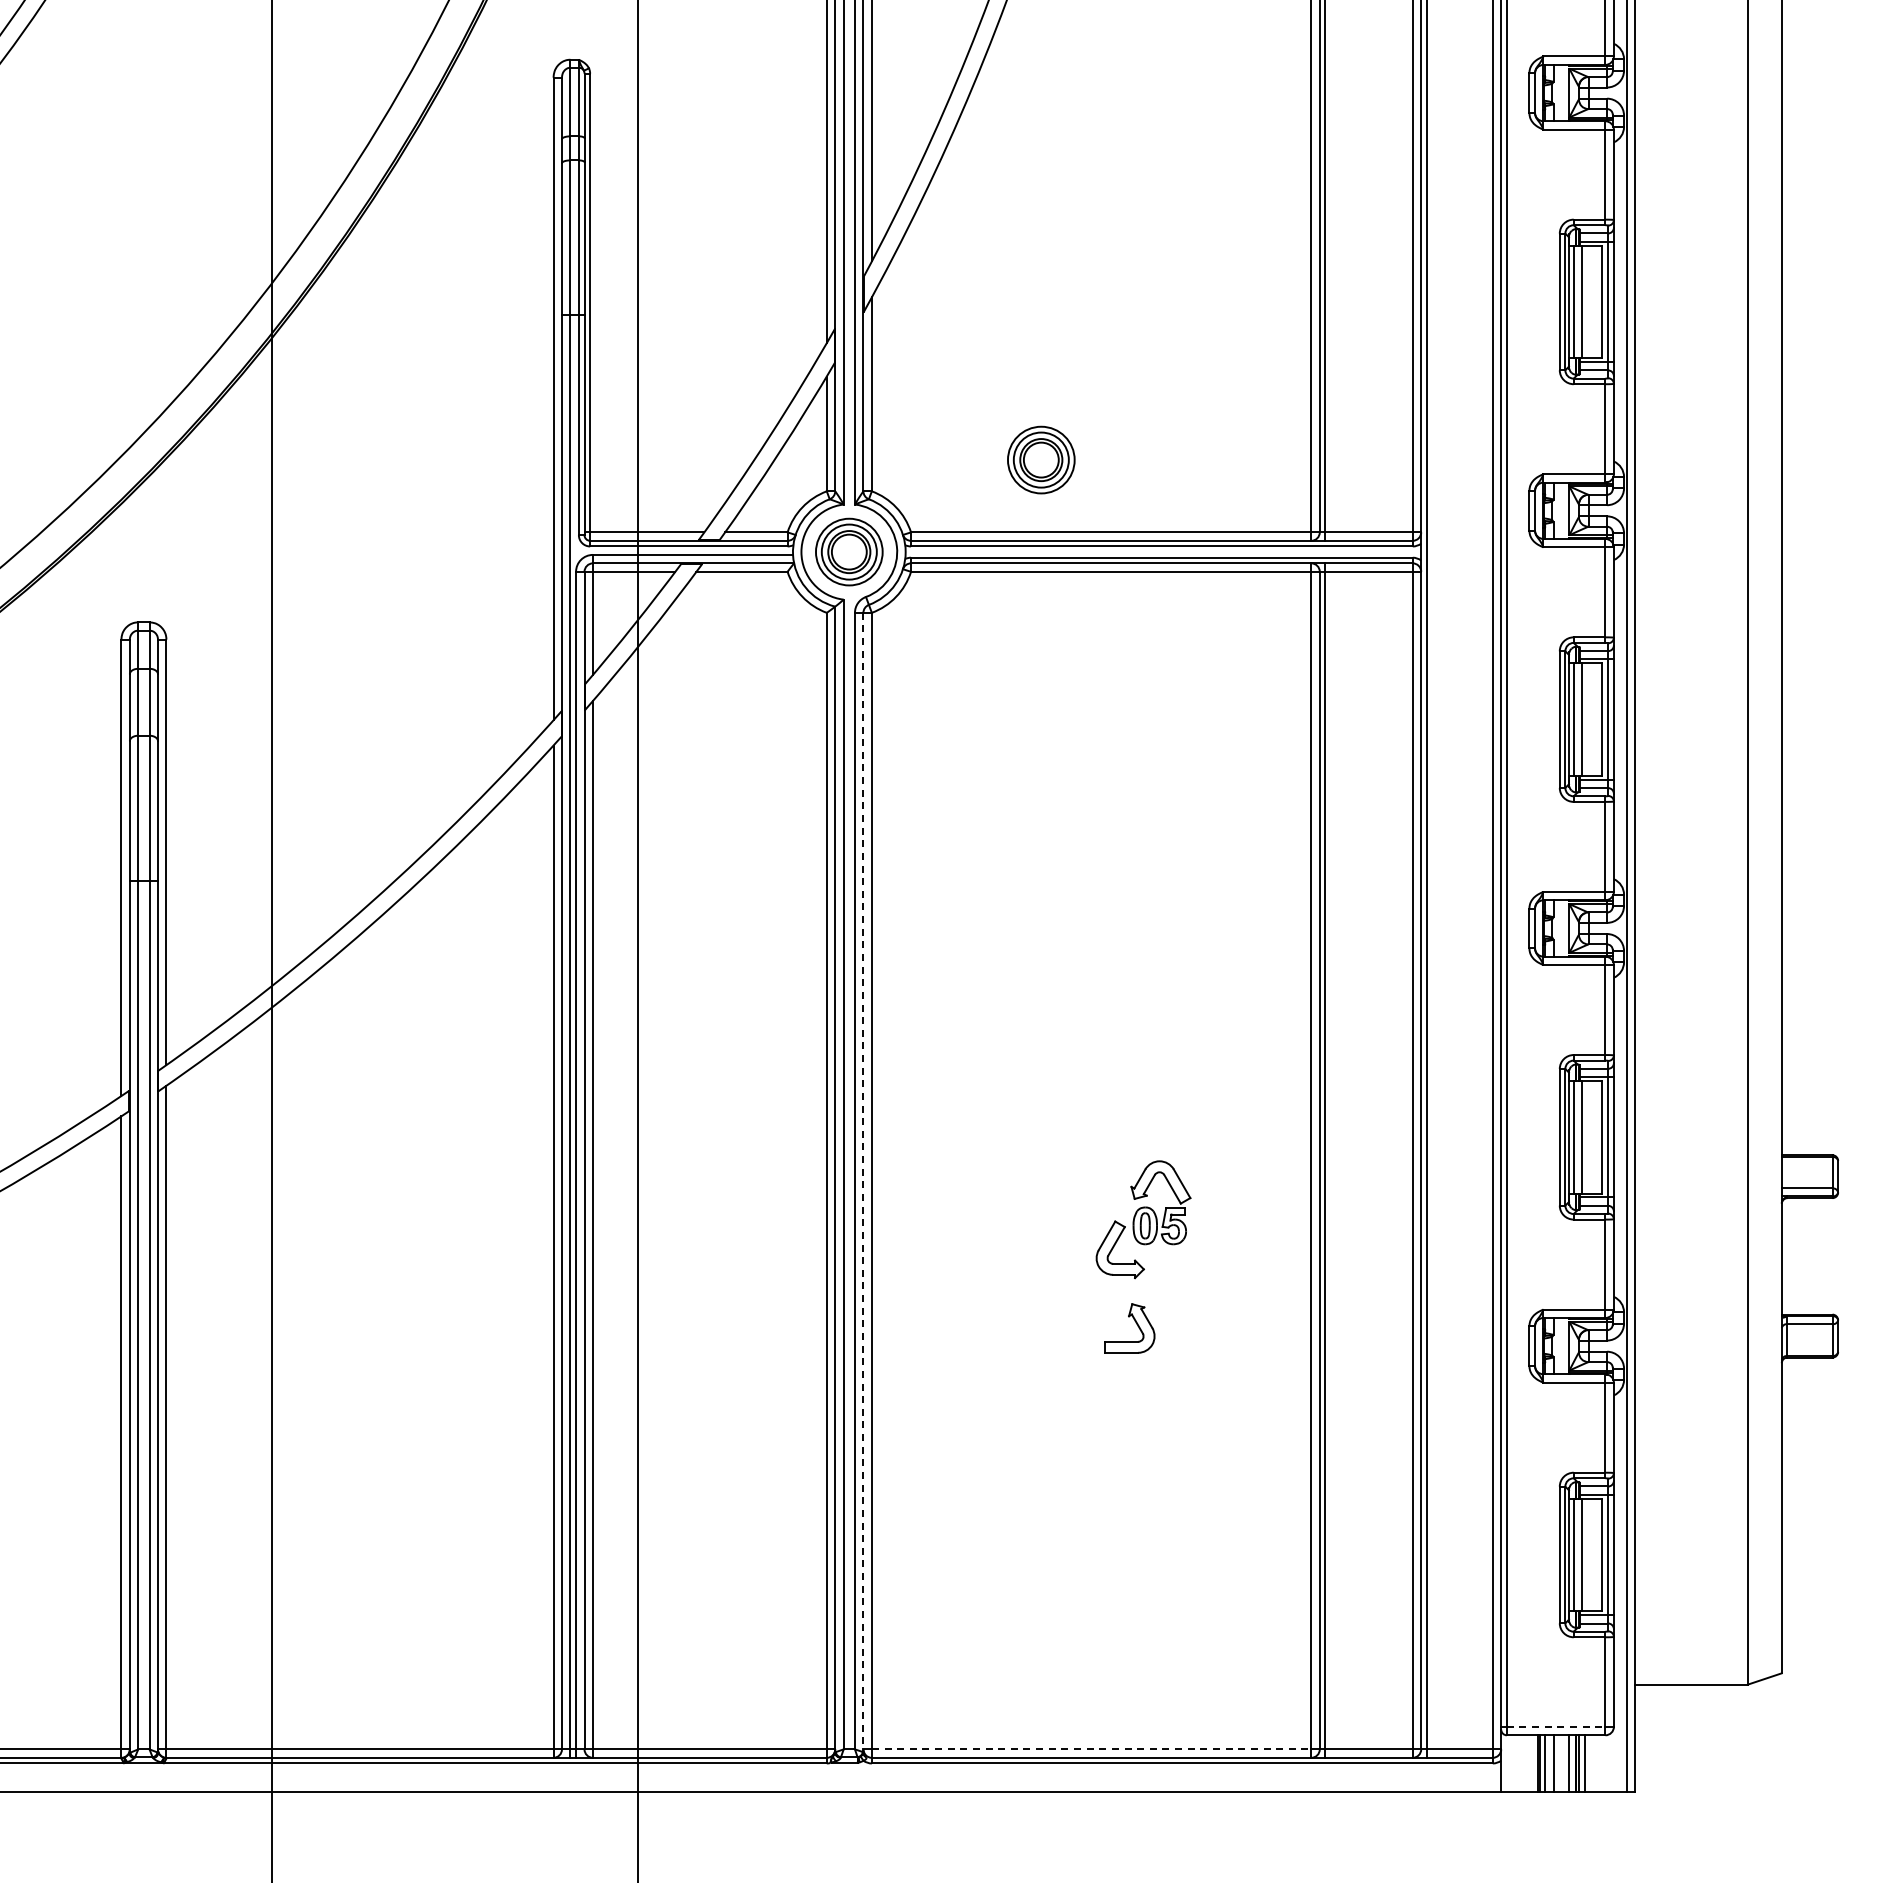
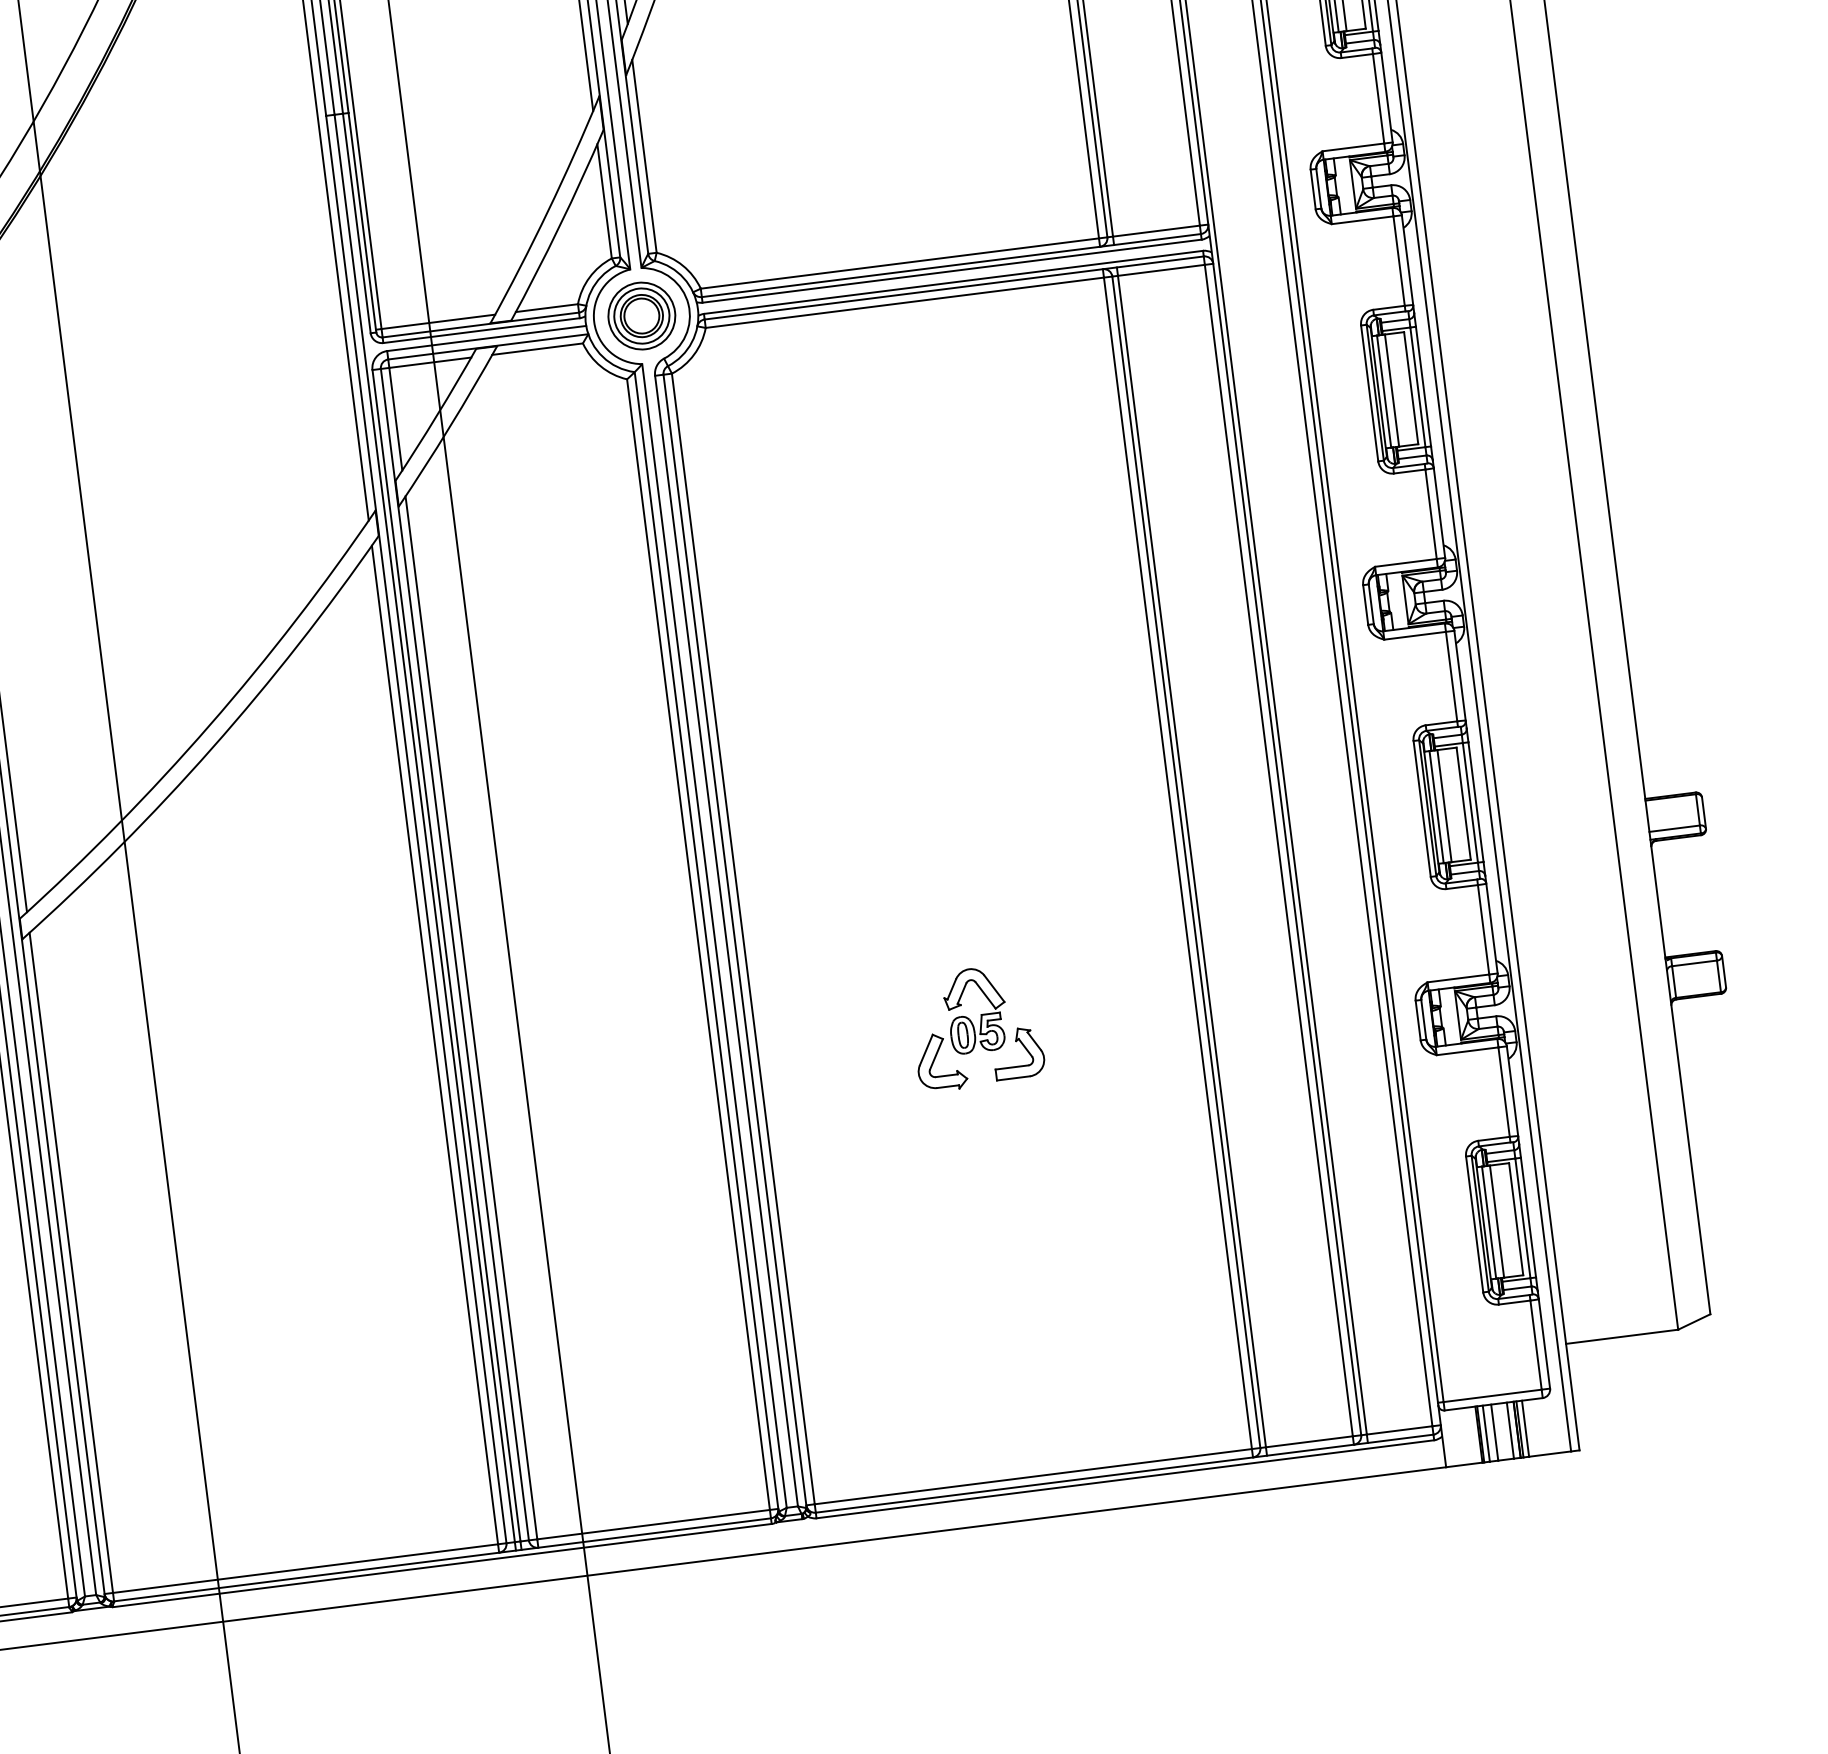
part: (1041, 459) -> (821, 199), removed
line: (863, 1182) -> (735, 941), dashed -> solid
part: (1143, 1219) -> (960, 1029), moved
line: (1556, 1726) -> (1492, 1395), dashed -> solid
line: (1091, 1749) -> (1033, 1476), dashed -> solid

